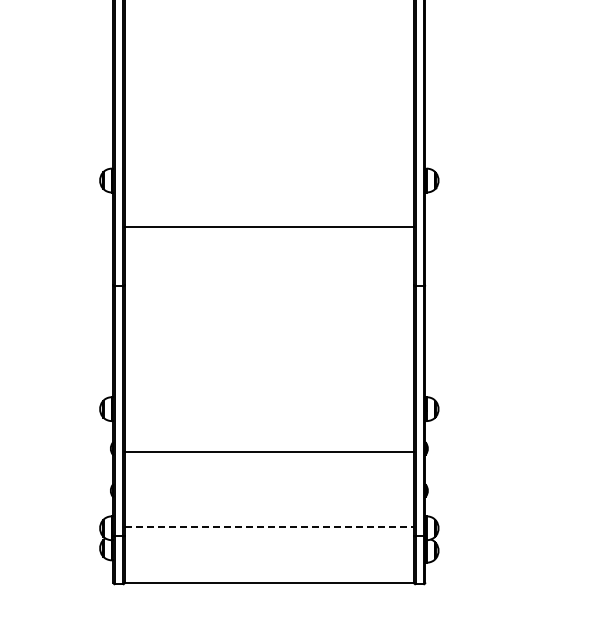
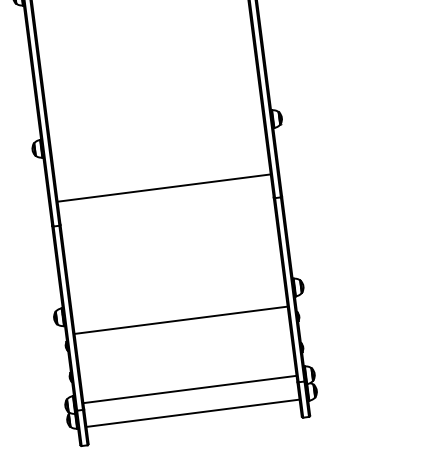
line: (269, 227) -> (164, 188), moved
line: (269, 452) -> (181, 320), moved
line: (269, 527) -> (190, 389), dashed -> solid
line: (269, 582) -> (193, 413), moved

